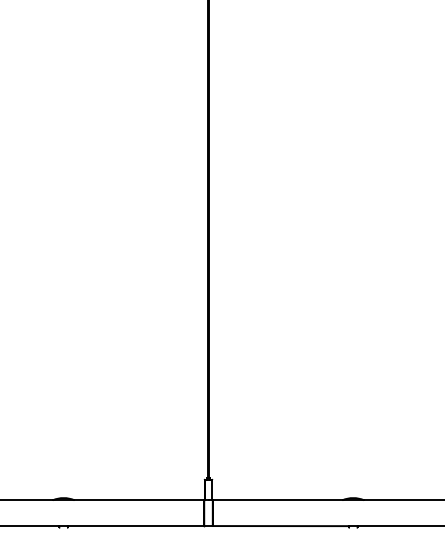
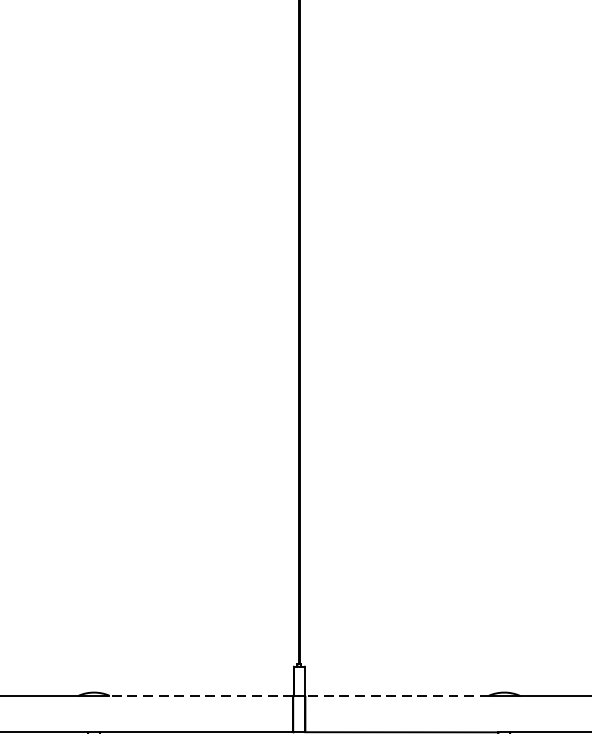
line: (138, 500) -> (200, 696), solid -> dashed
line: (277, 500) -> (397, 696), solid -> dashed

